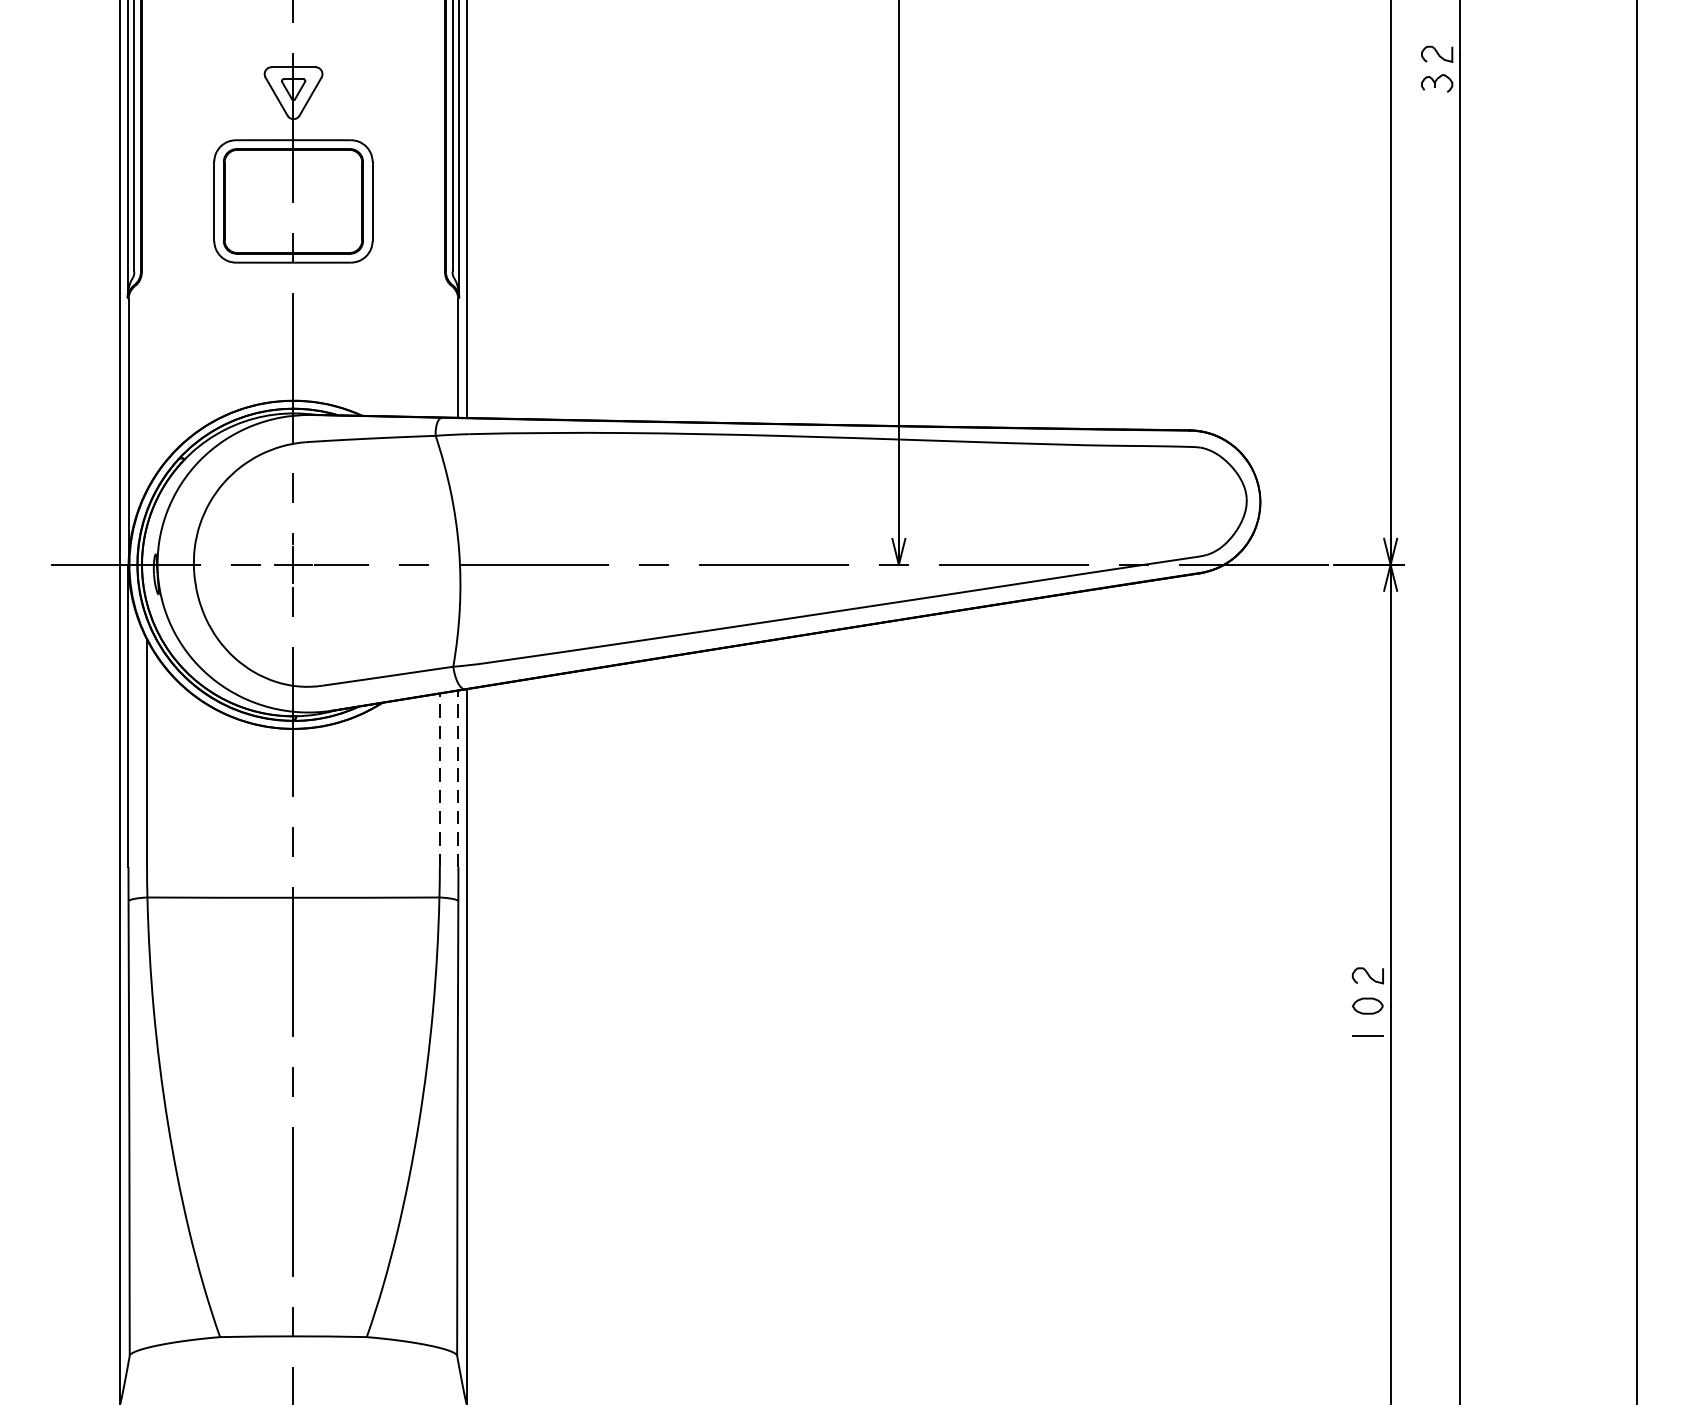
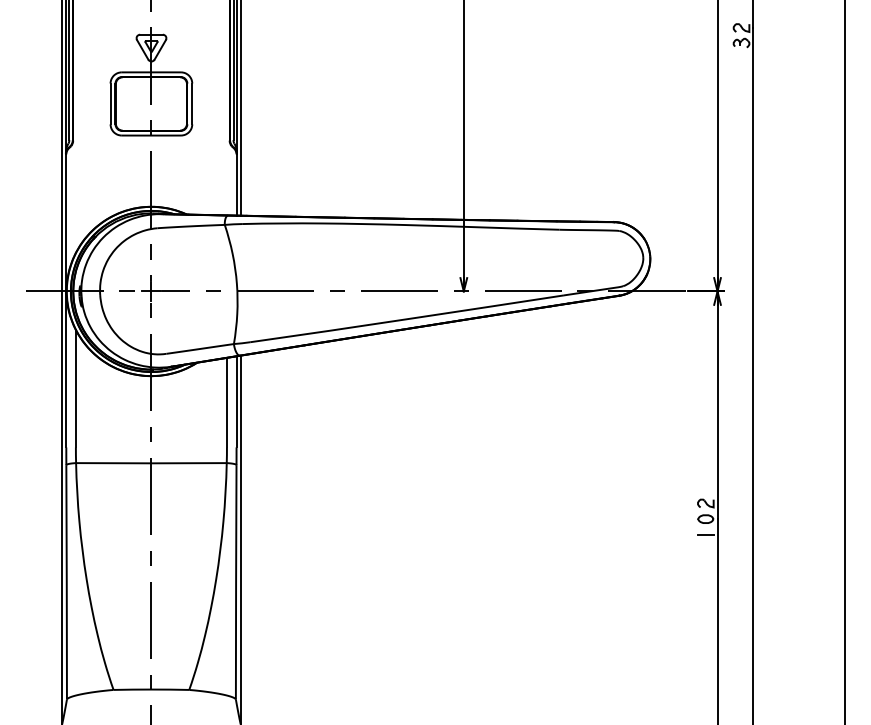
line: (458, 778) -> (236, 401), dashed -> solid
line: (438, 780) -> (226, 402), dashed -> solid

